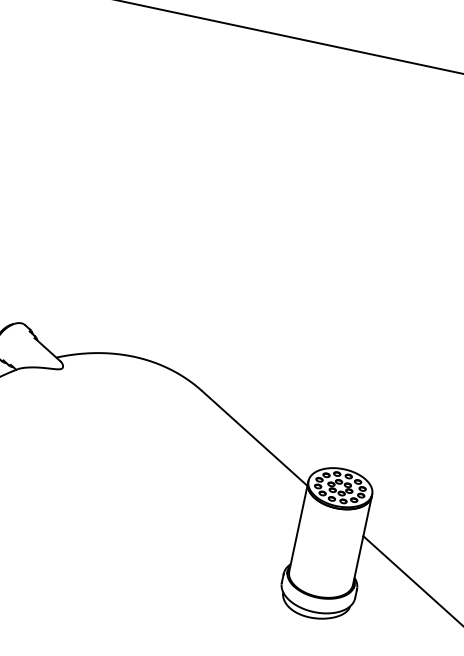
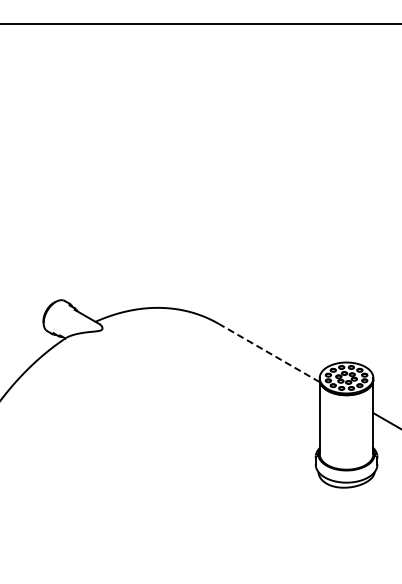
line: (254, 437) -> (268, 352), solid -> dashed

